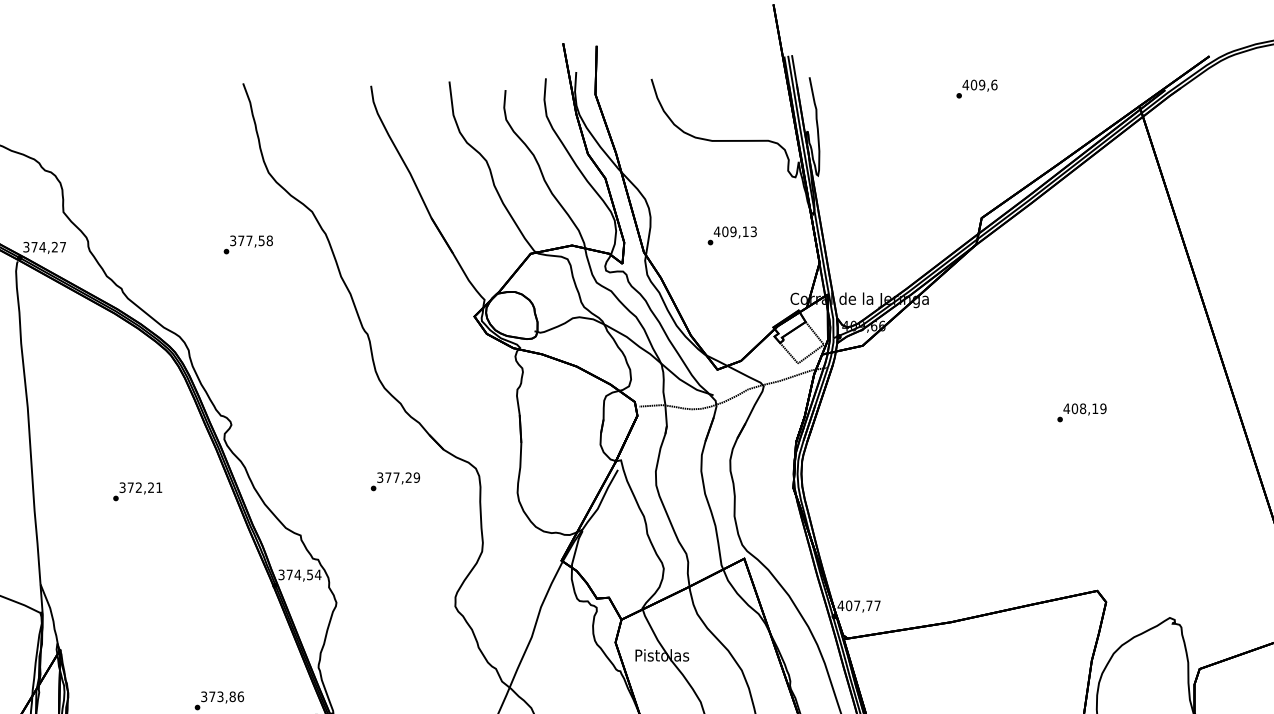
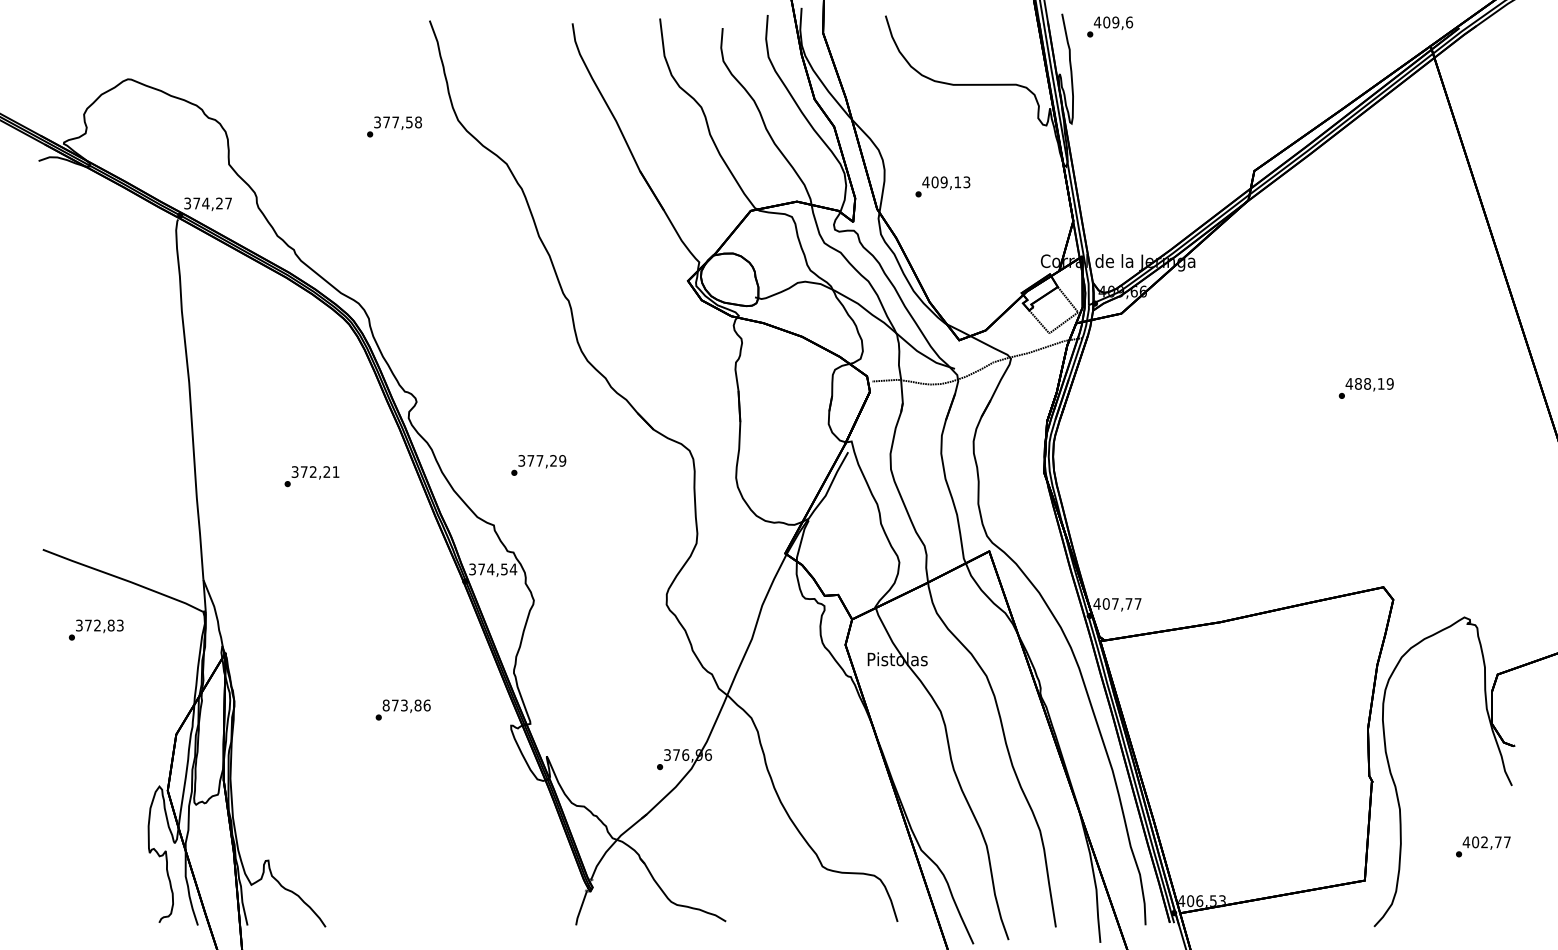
text: (977, 88) -> (1110, 26), moved
text: (731, 235) -> (942, 186), moved
text: (248, 244) -> (394, 126), moved
text: (1074, 408) -> (1358, 383), 408,19 -> 488,19
text: (395, 481) -> (538, 465), moved
text: (203, 696) -> (385, 705), 373,86 -> 873,86

